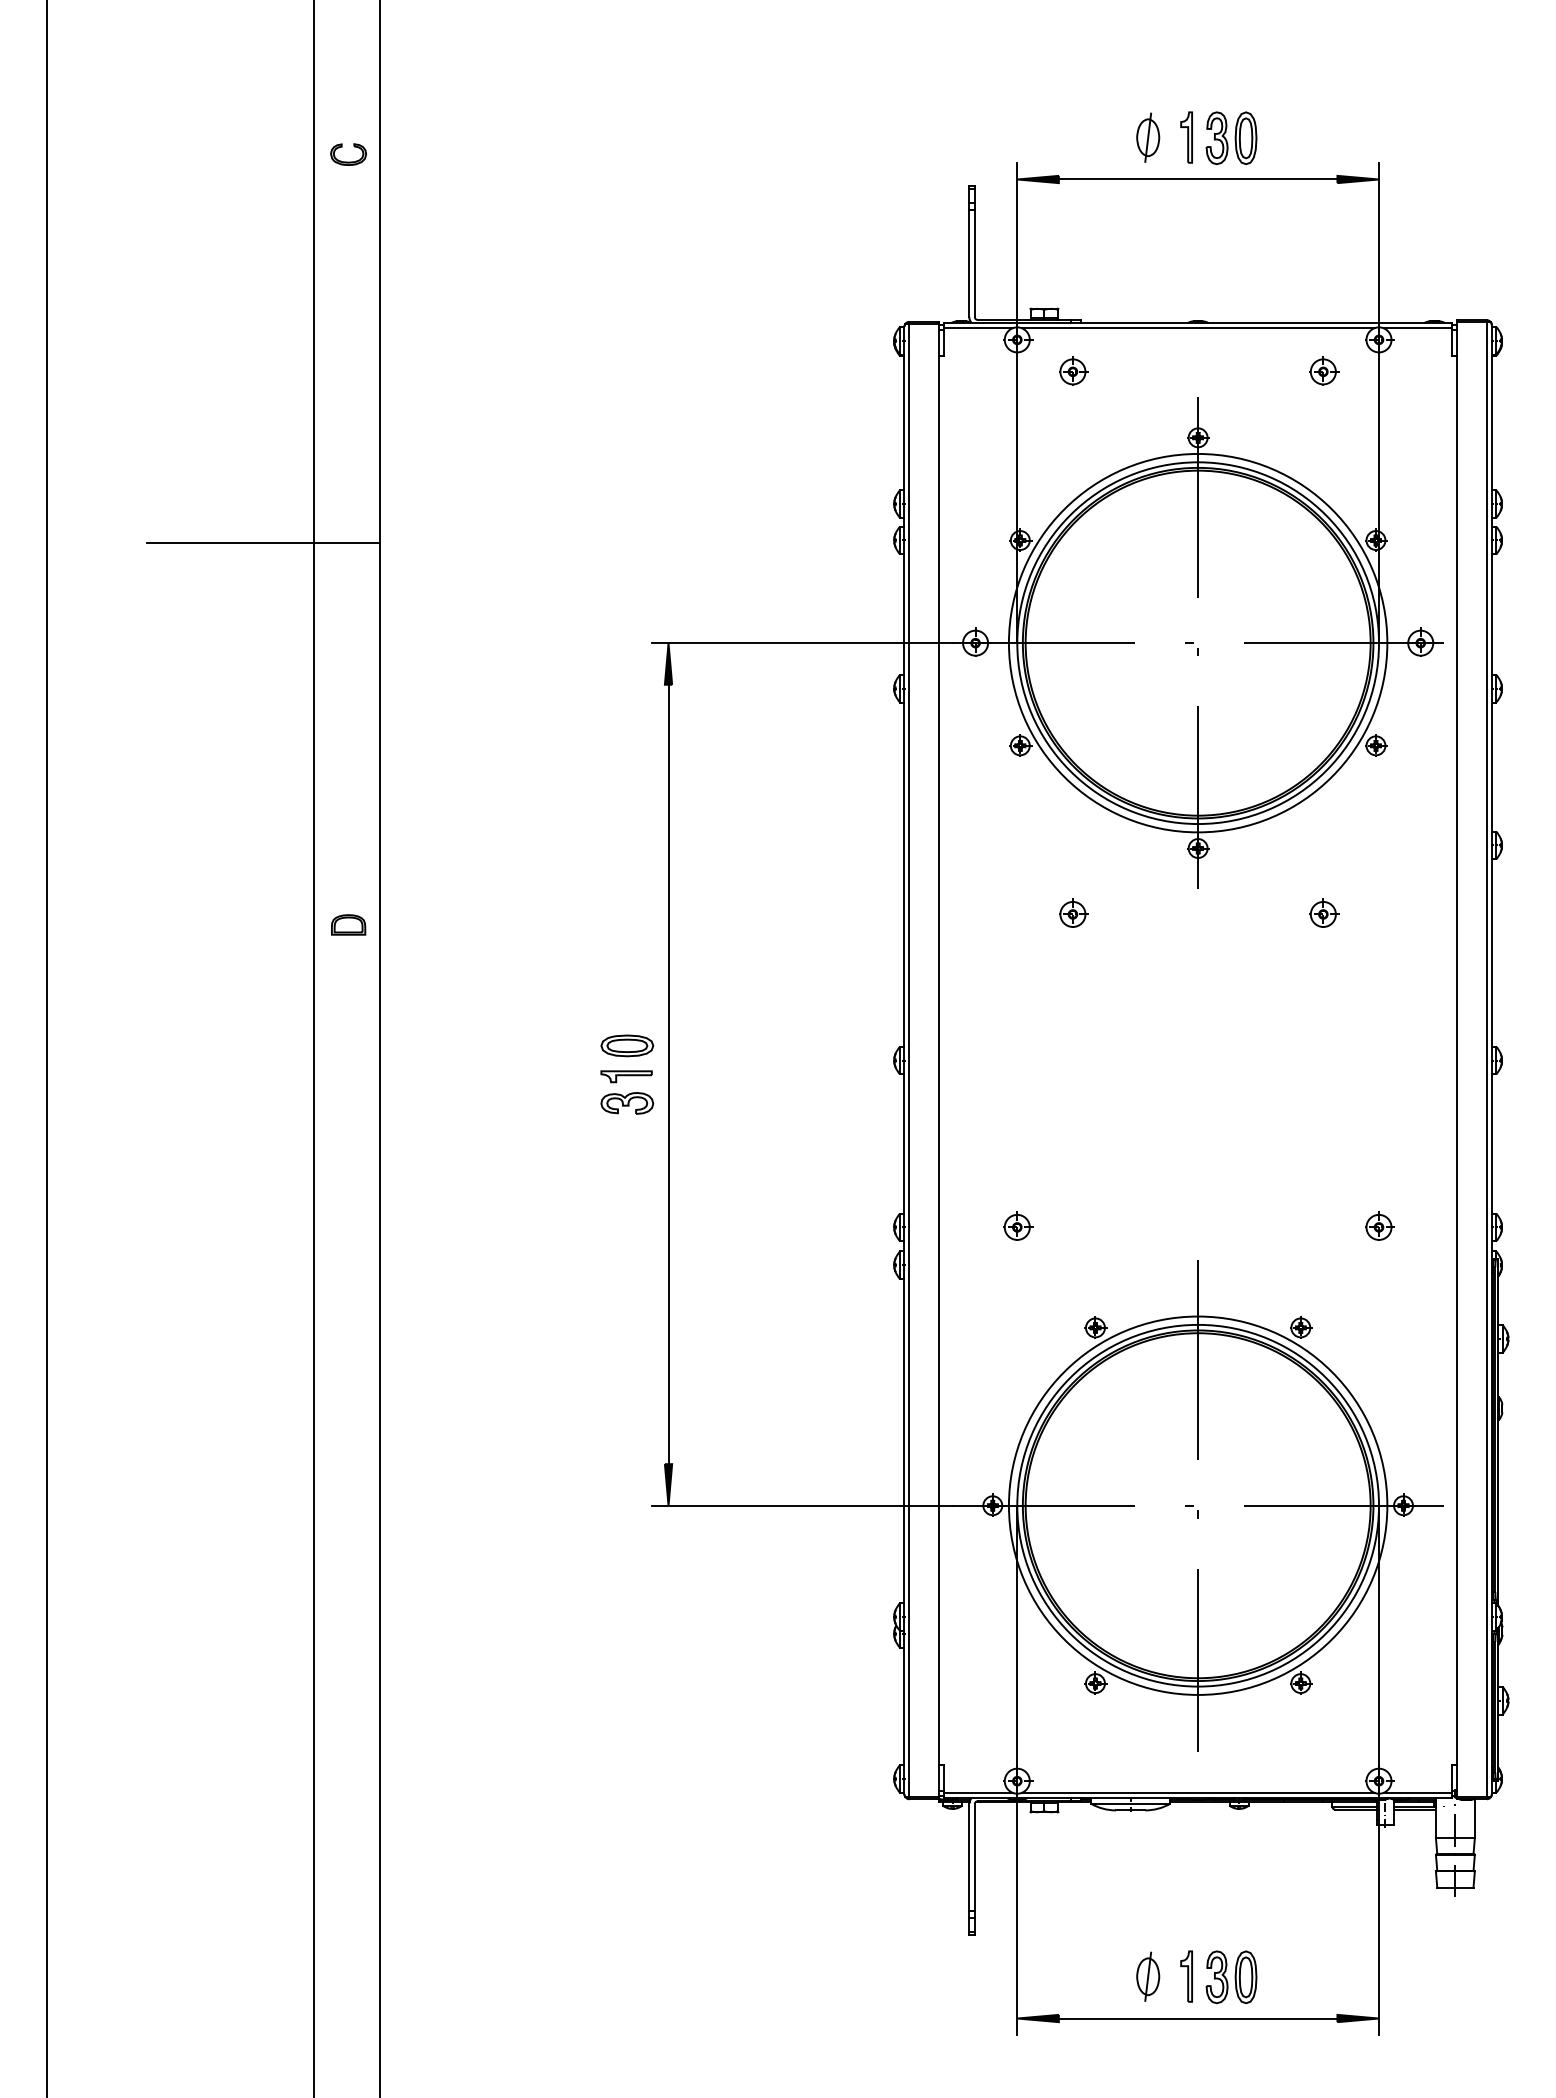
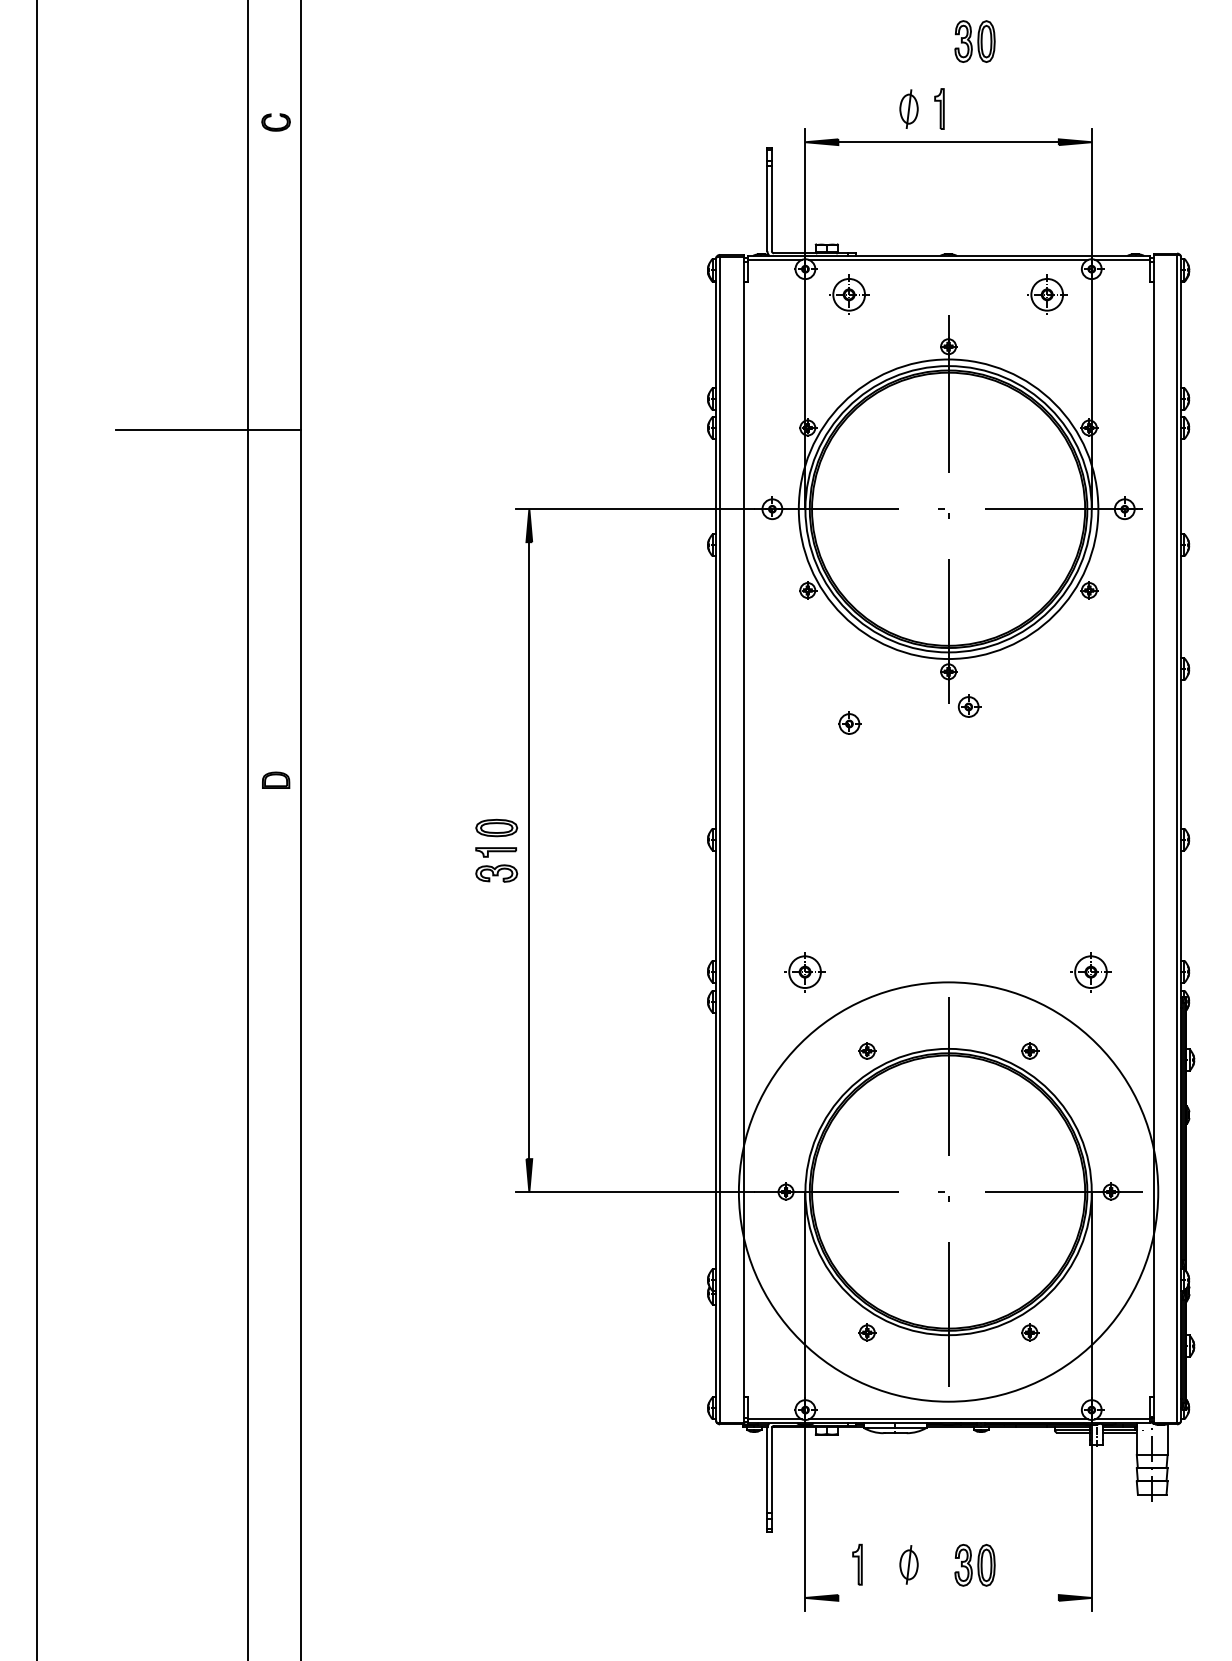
part: (1230, 138) -> (974, 41), moved
part: (1072, 370) -> (849, 293), size x1.6
part: (1324, 370) -> (1048, 293), size x1.6
part: (1324, 912) -> (969, 705), moved
part: (349, 923) -> (276, 779), moved
part: (1017, 1225) -> (805, 970), size x1.6
part: (1379, 1225) -> (1092, 970), size x1.6
circle: (1198, 1505) -> (948, 1191), size x1.4
part: (1186, 1976) -> (857, 1564), moved
line: (1198, 2017) -> (948, 1597), removed

